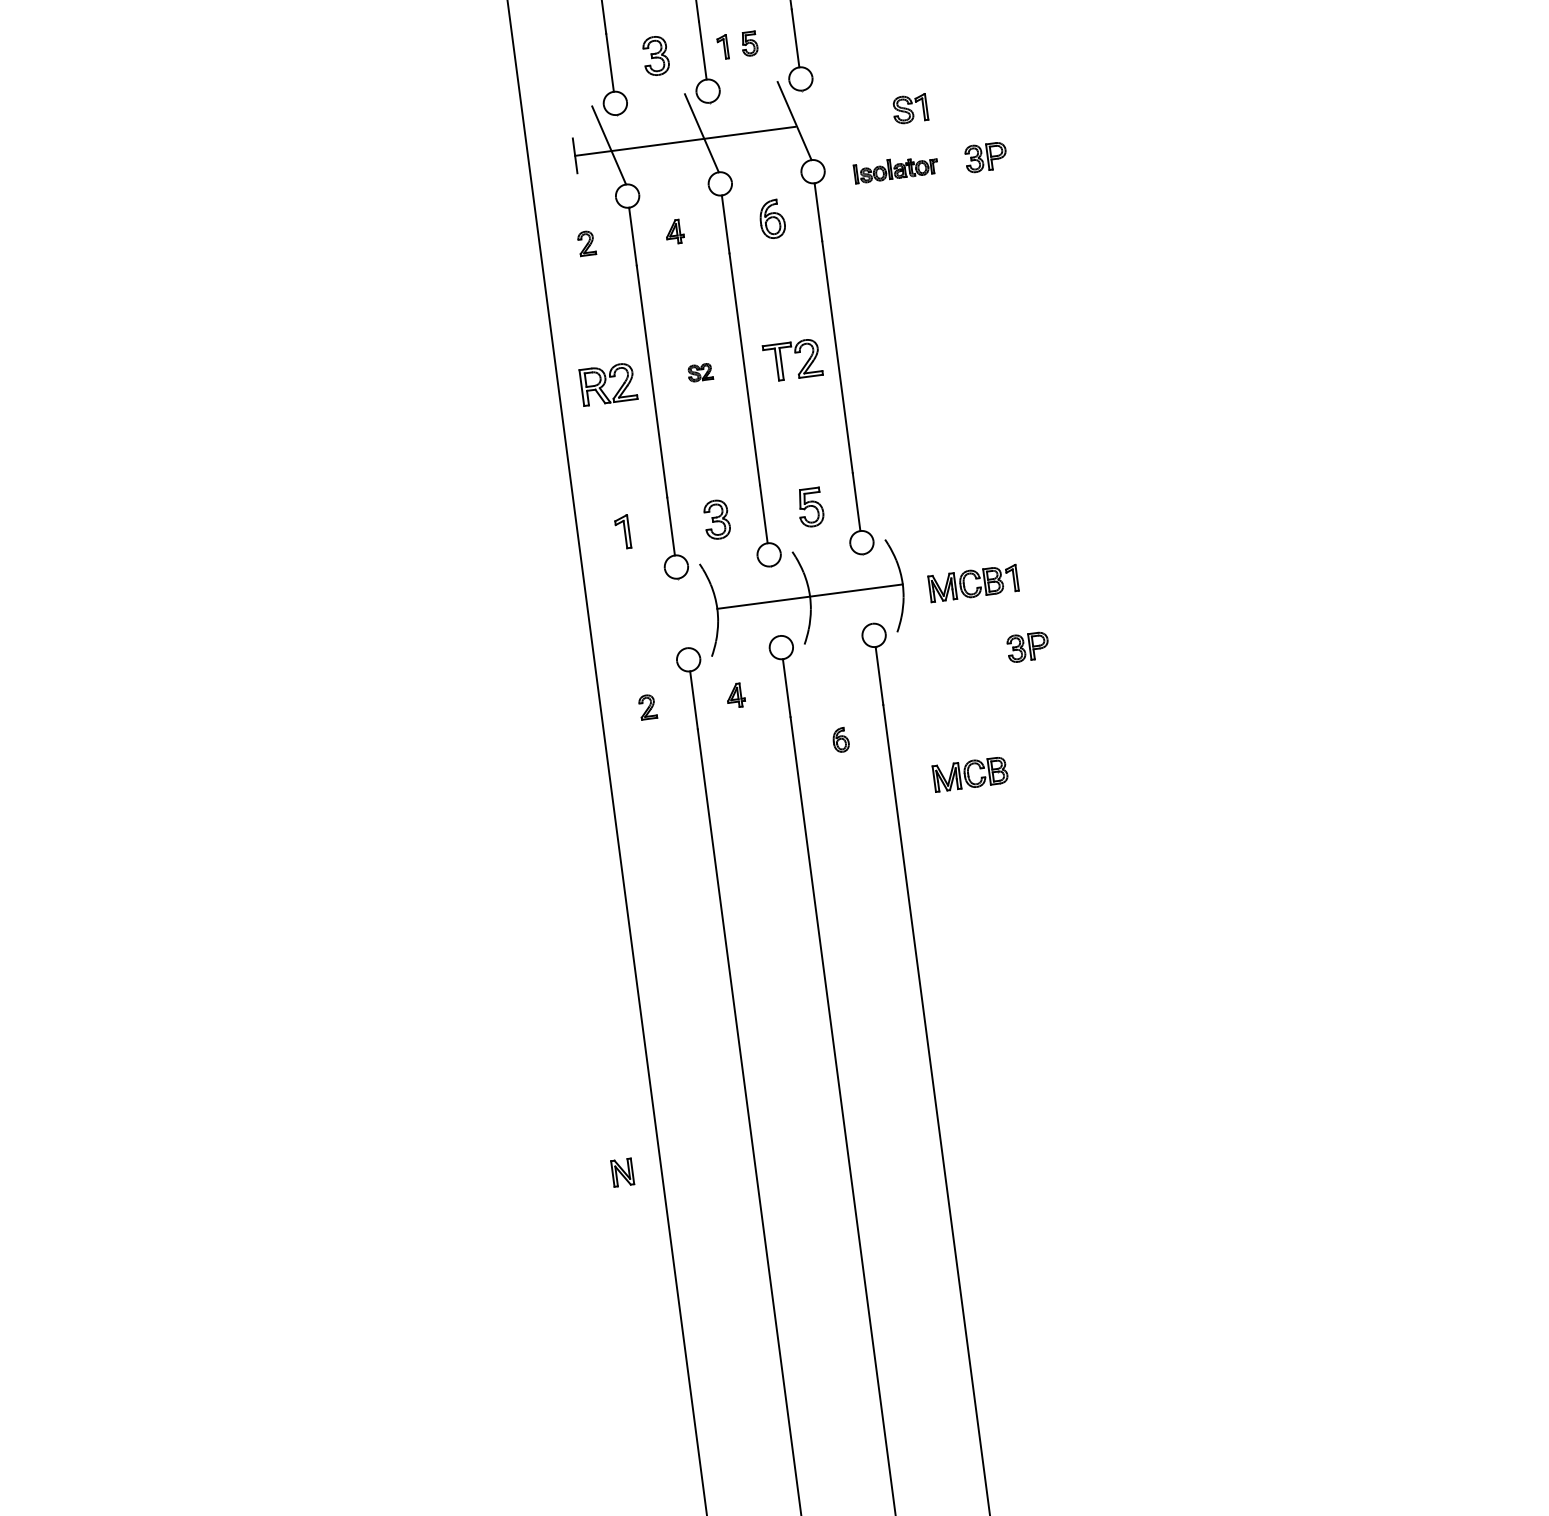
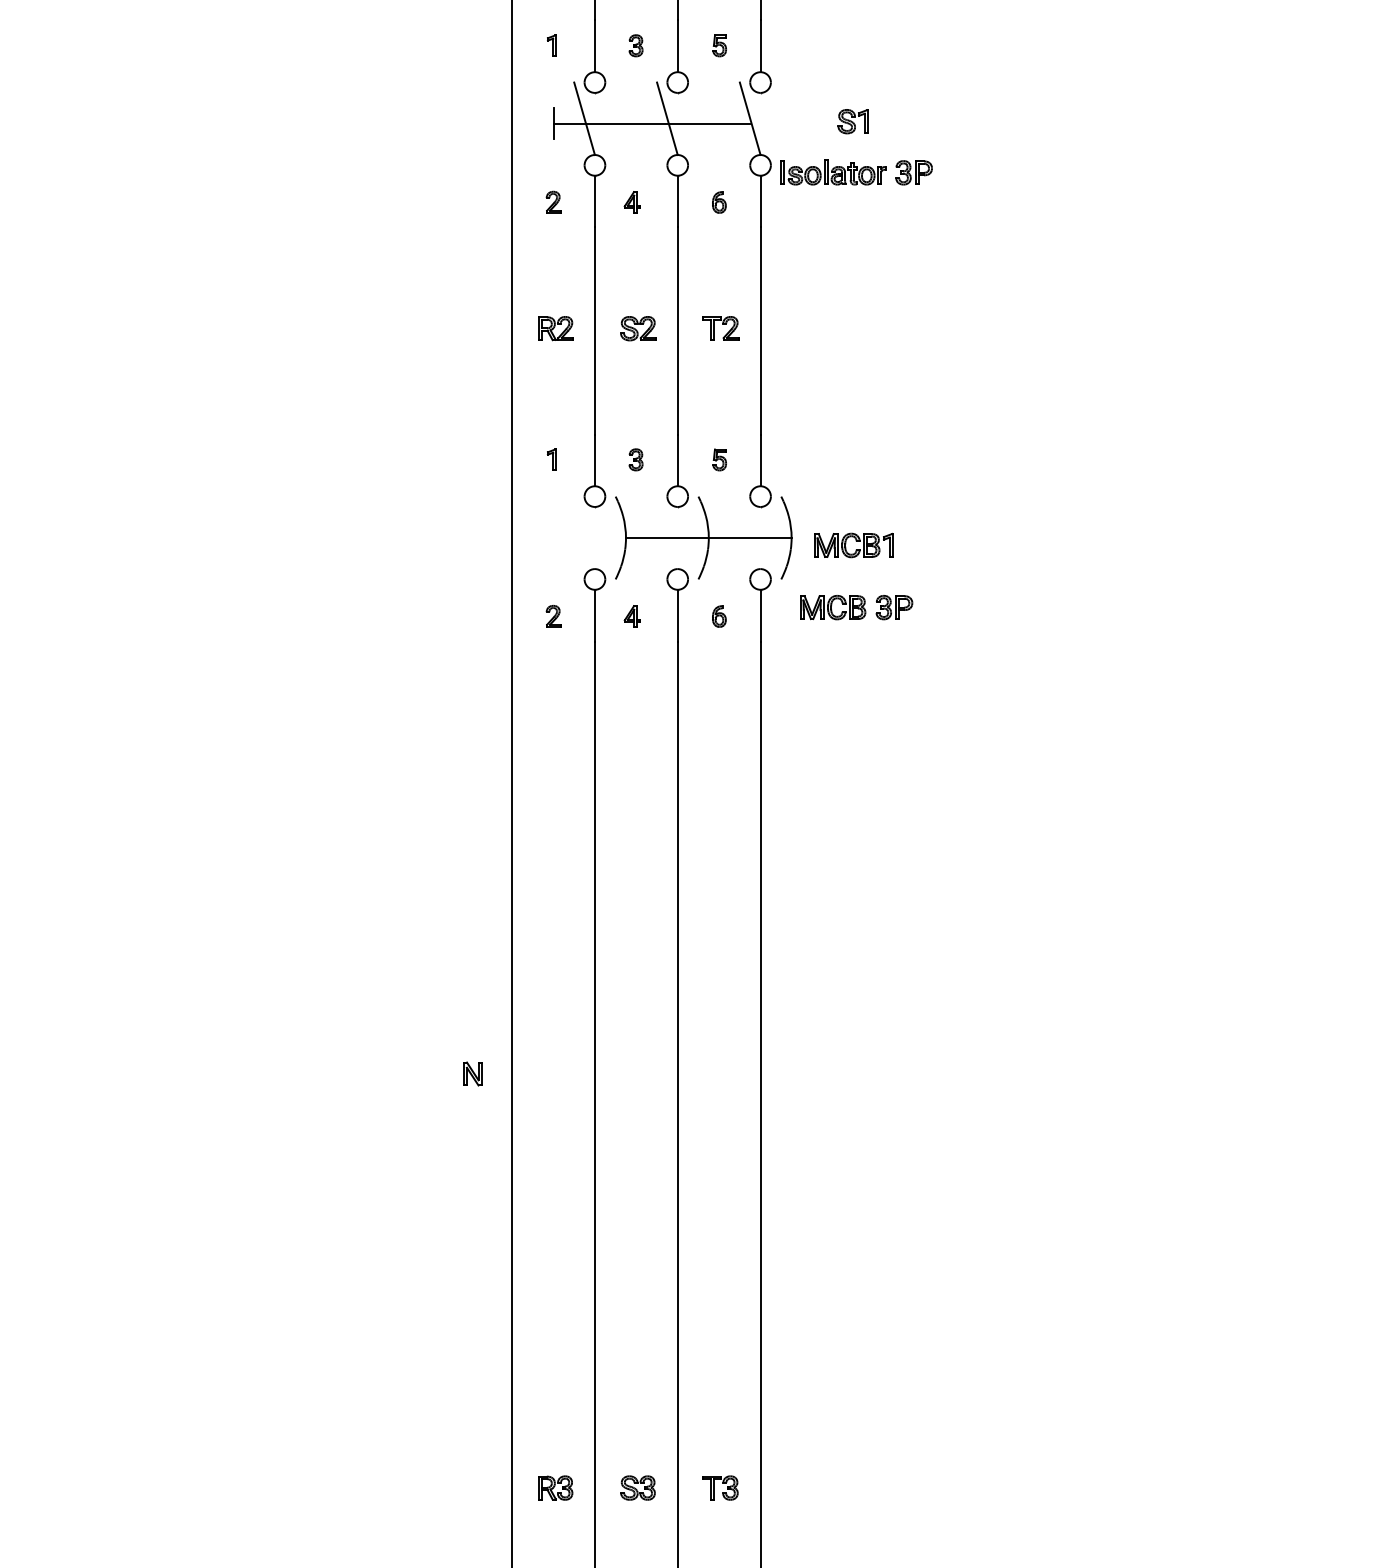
part: (722, 47) -> (551, 45), moved
part: (655, 55) -> (635, 45), size x0.62
part: (895, 168) -> (833, 172), size x1.43
part: (772, 219) -> (719, 202), size x0.62
part: (792, 360) -> (720, 328), size x0.71
part: (700, 372) -> (638, 328), size x1.67
part: (607, 384) -> (555, 328), size x0.71
part: (810, 507) -> (719, 459), size x0.62
part: (716, 519) -> (635, 459), size x0.62
part: (622, 531) -> (551, 459), size x0.71
part: (841, 740) -> (719, 616), moved
part: (970, 774) -> (833, 607), moved
part: (622, 1172) -> (472, 1073), moved

